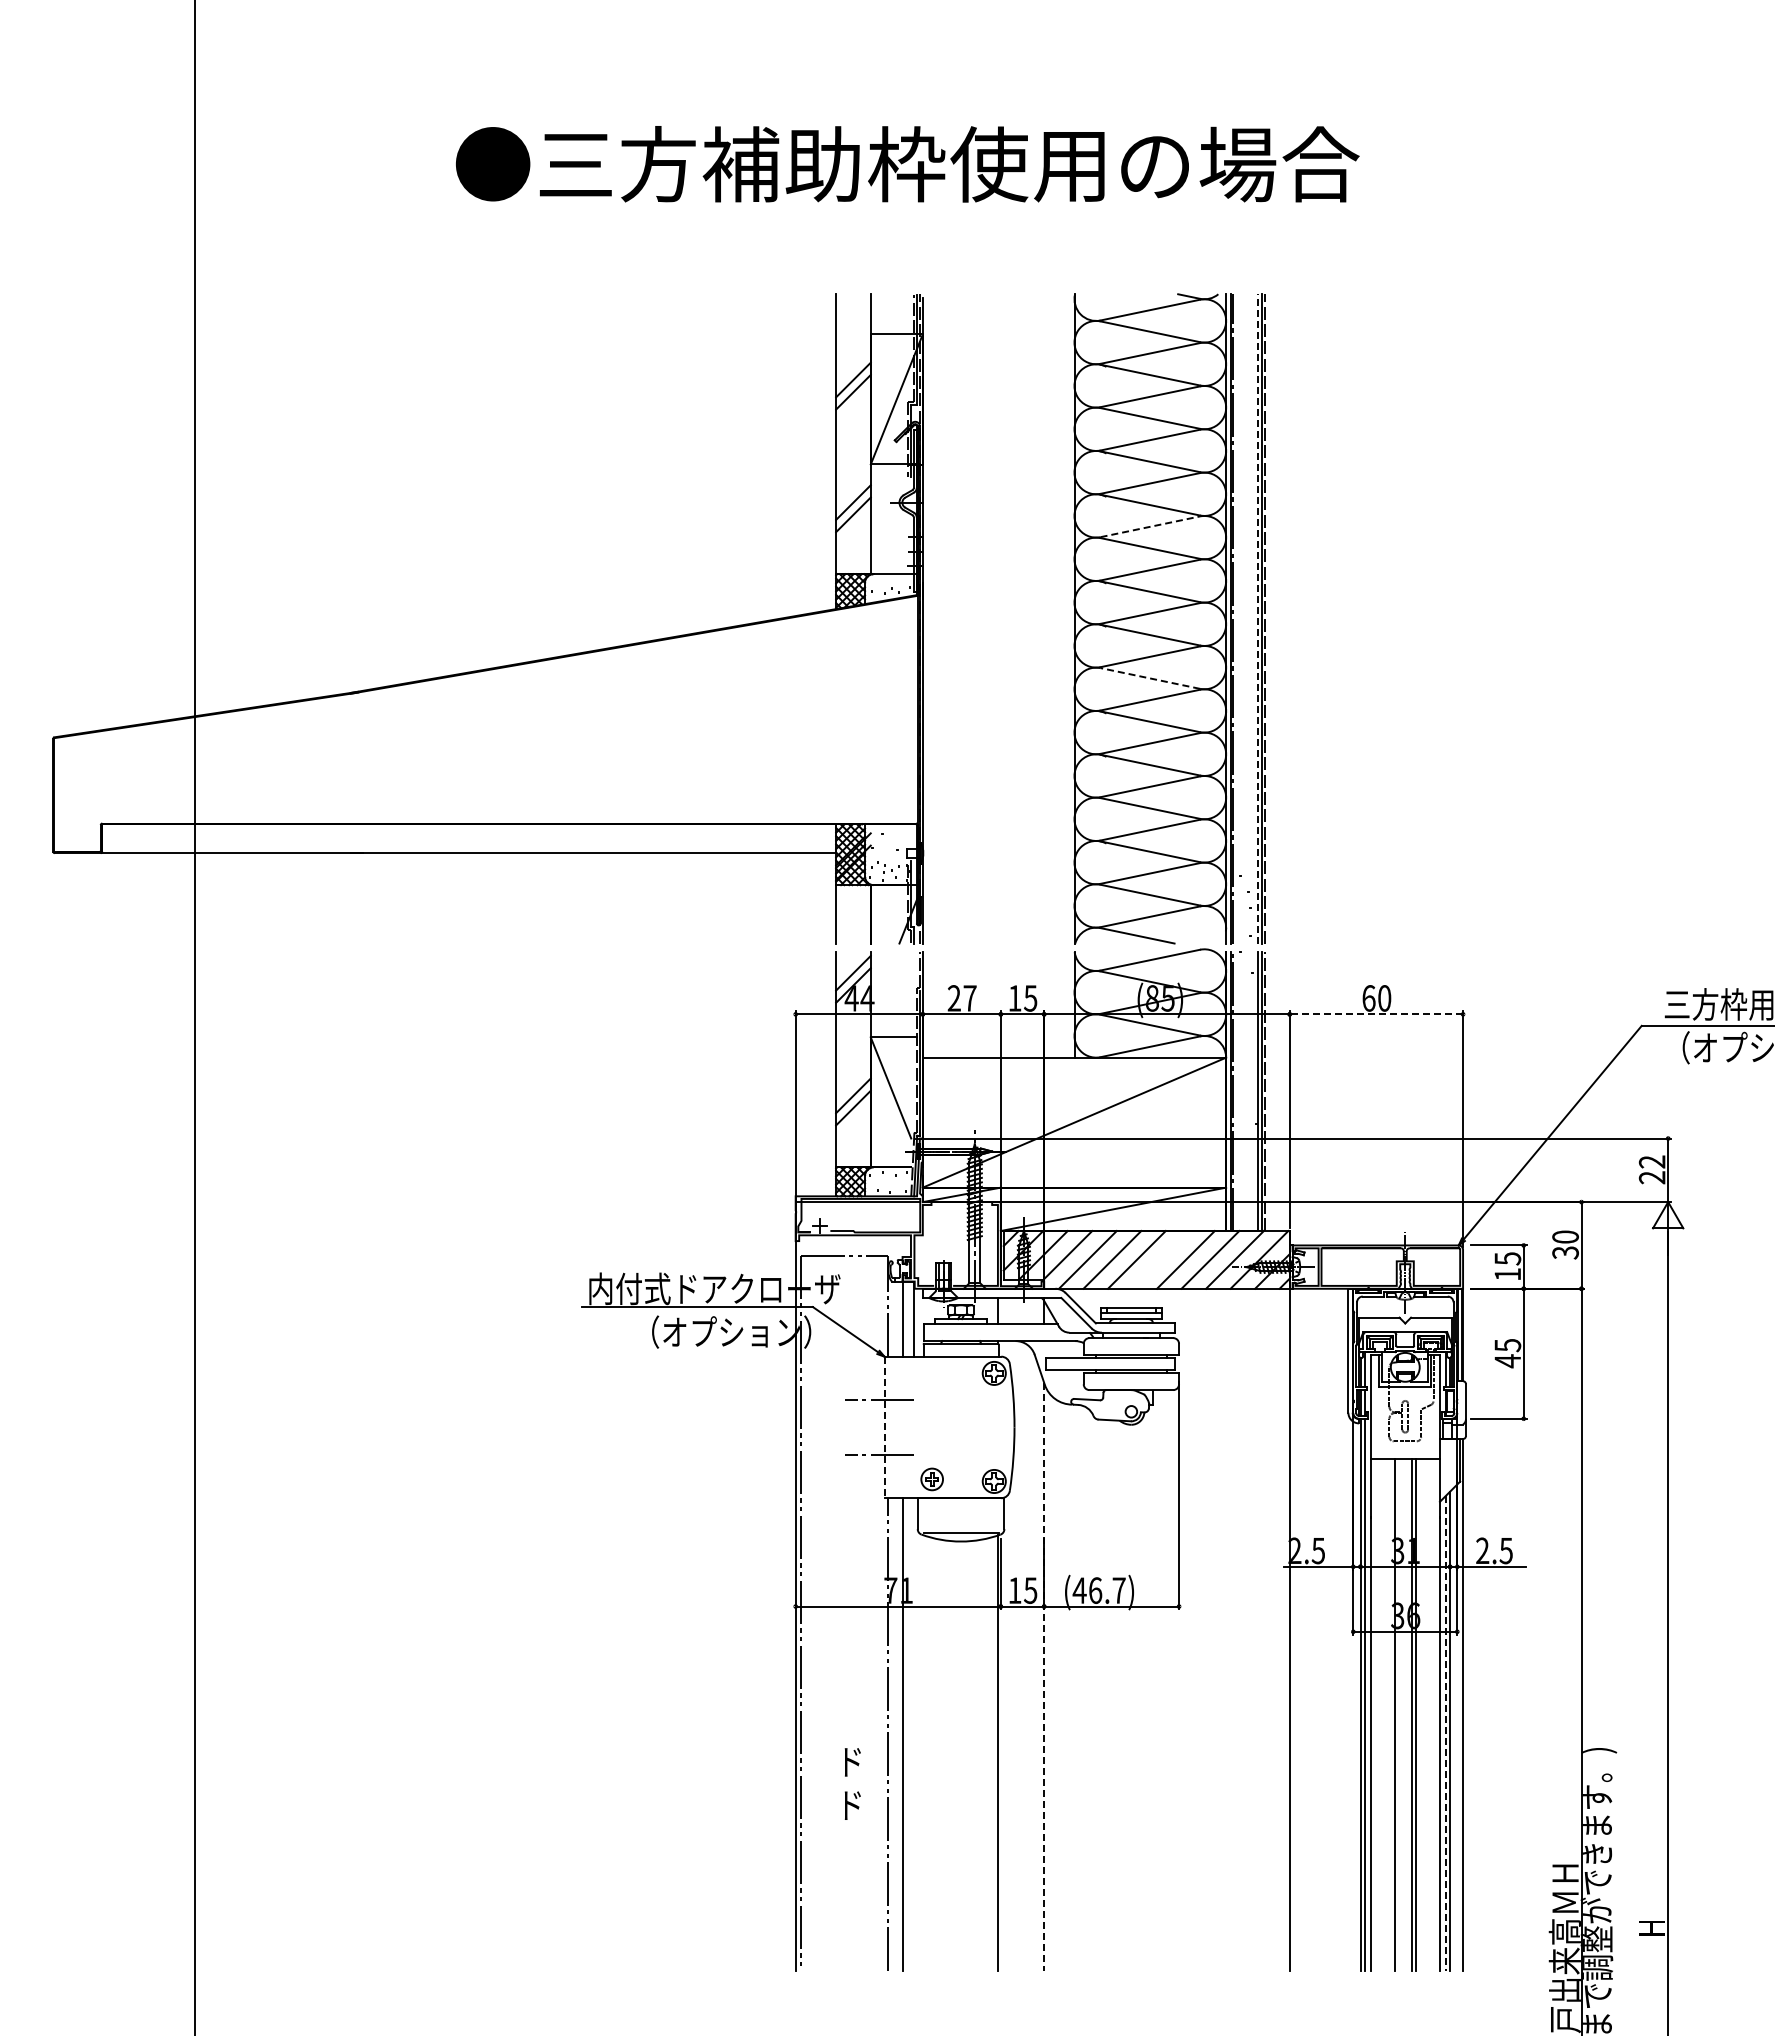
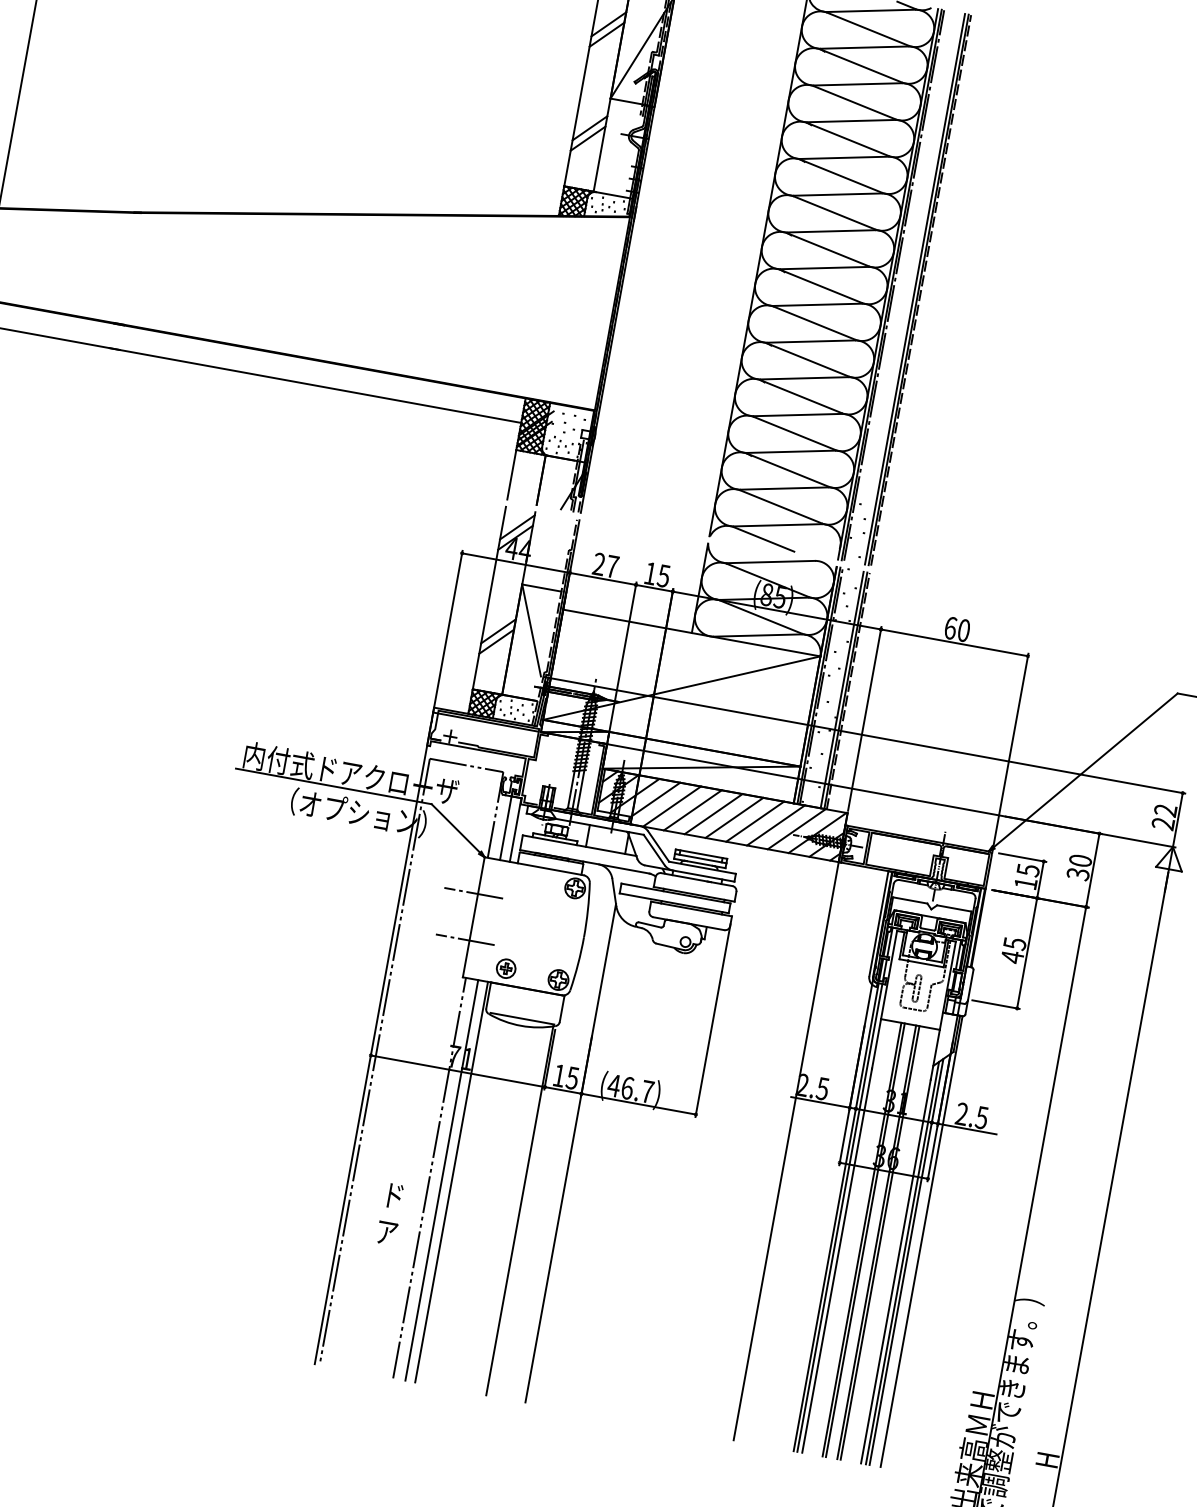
line: (1150, 526) -> (838, 194), dashed -> solid
line: (1257, 618) -> (914, 288), dashed -> solid
line: (1150, 678) -> (814, 323), dashed -> solid
line: (1376, 1014) -> (954, 642), dashed -> solid
line: (1161, 1259) -> (734, 817), added
line: (884, 1427) -> (473, 917), dashed -> solid
line: (1044, 1676) -> (571, 1153), dashed -> solid
line: (1398, 1714) -> (865, 1239), added
line: (1445, 1733) -> (902, 1263), dashed -> solid
line: (914, 1734) -> (451, 1182), added
text: (850, 1805) -> (386, 1232), ド -> ア

